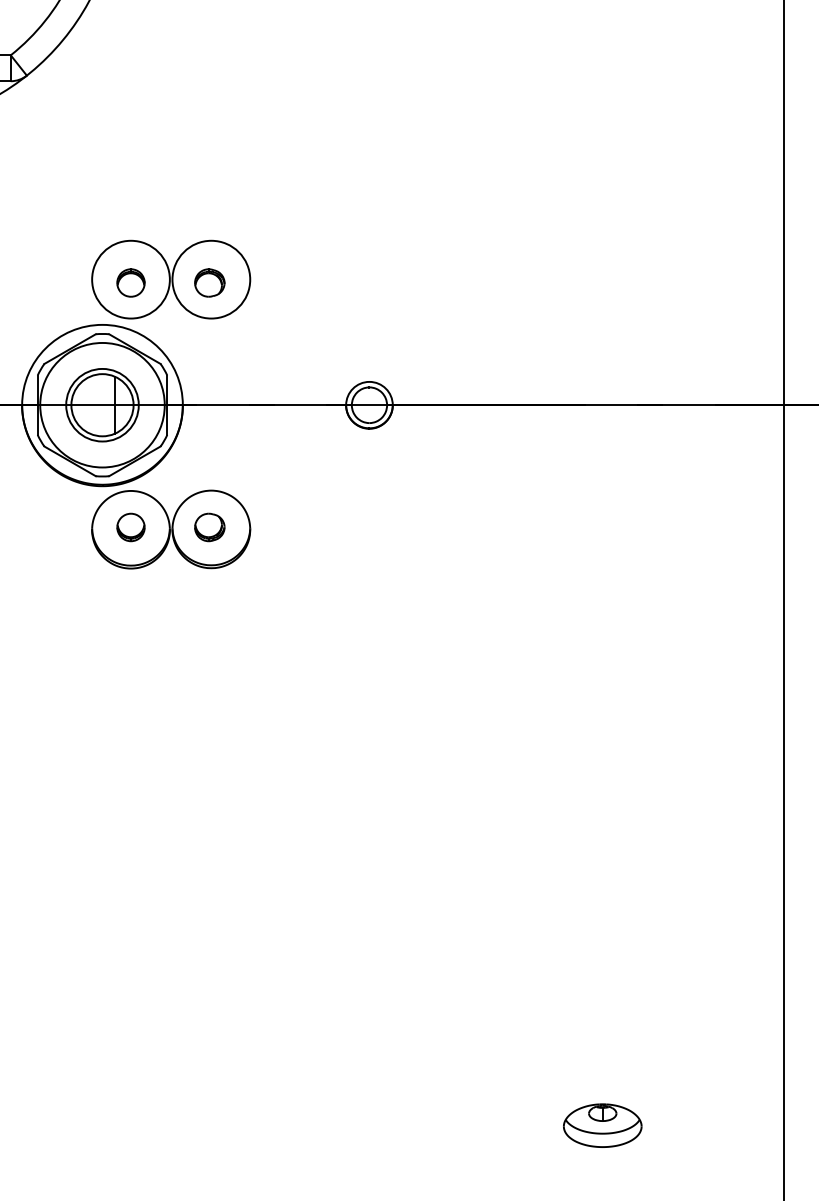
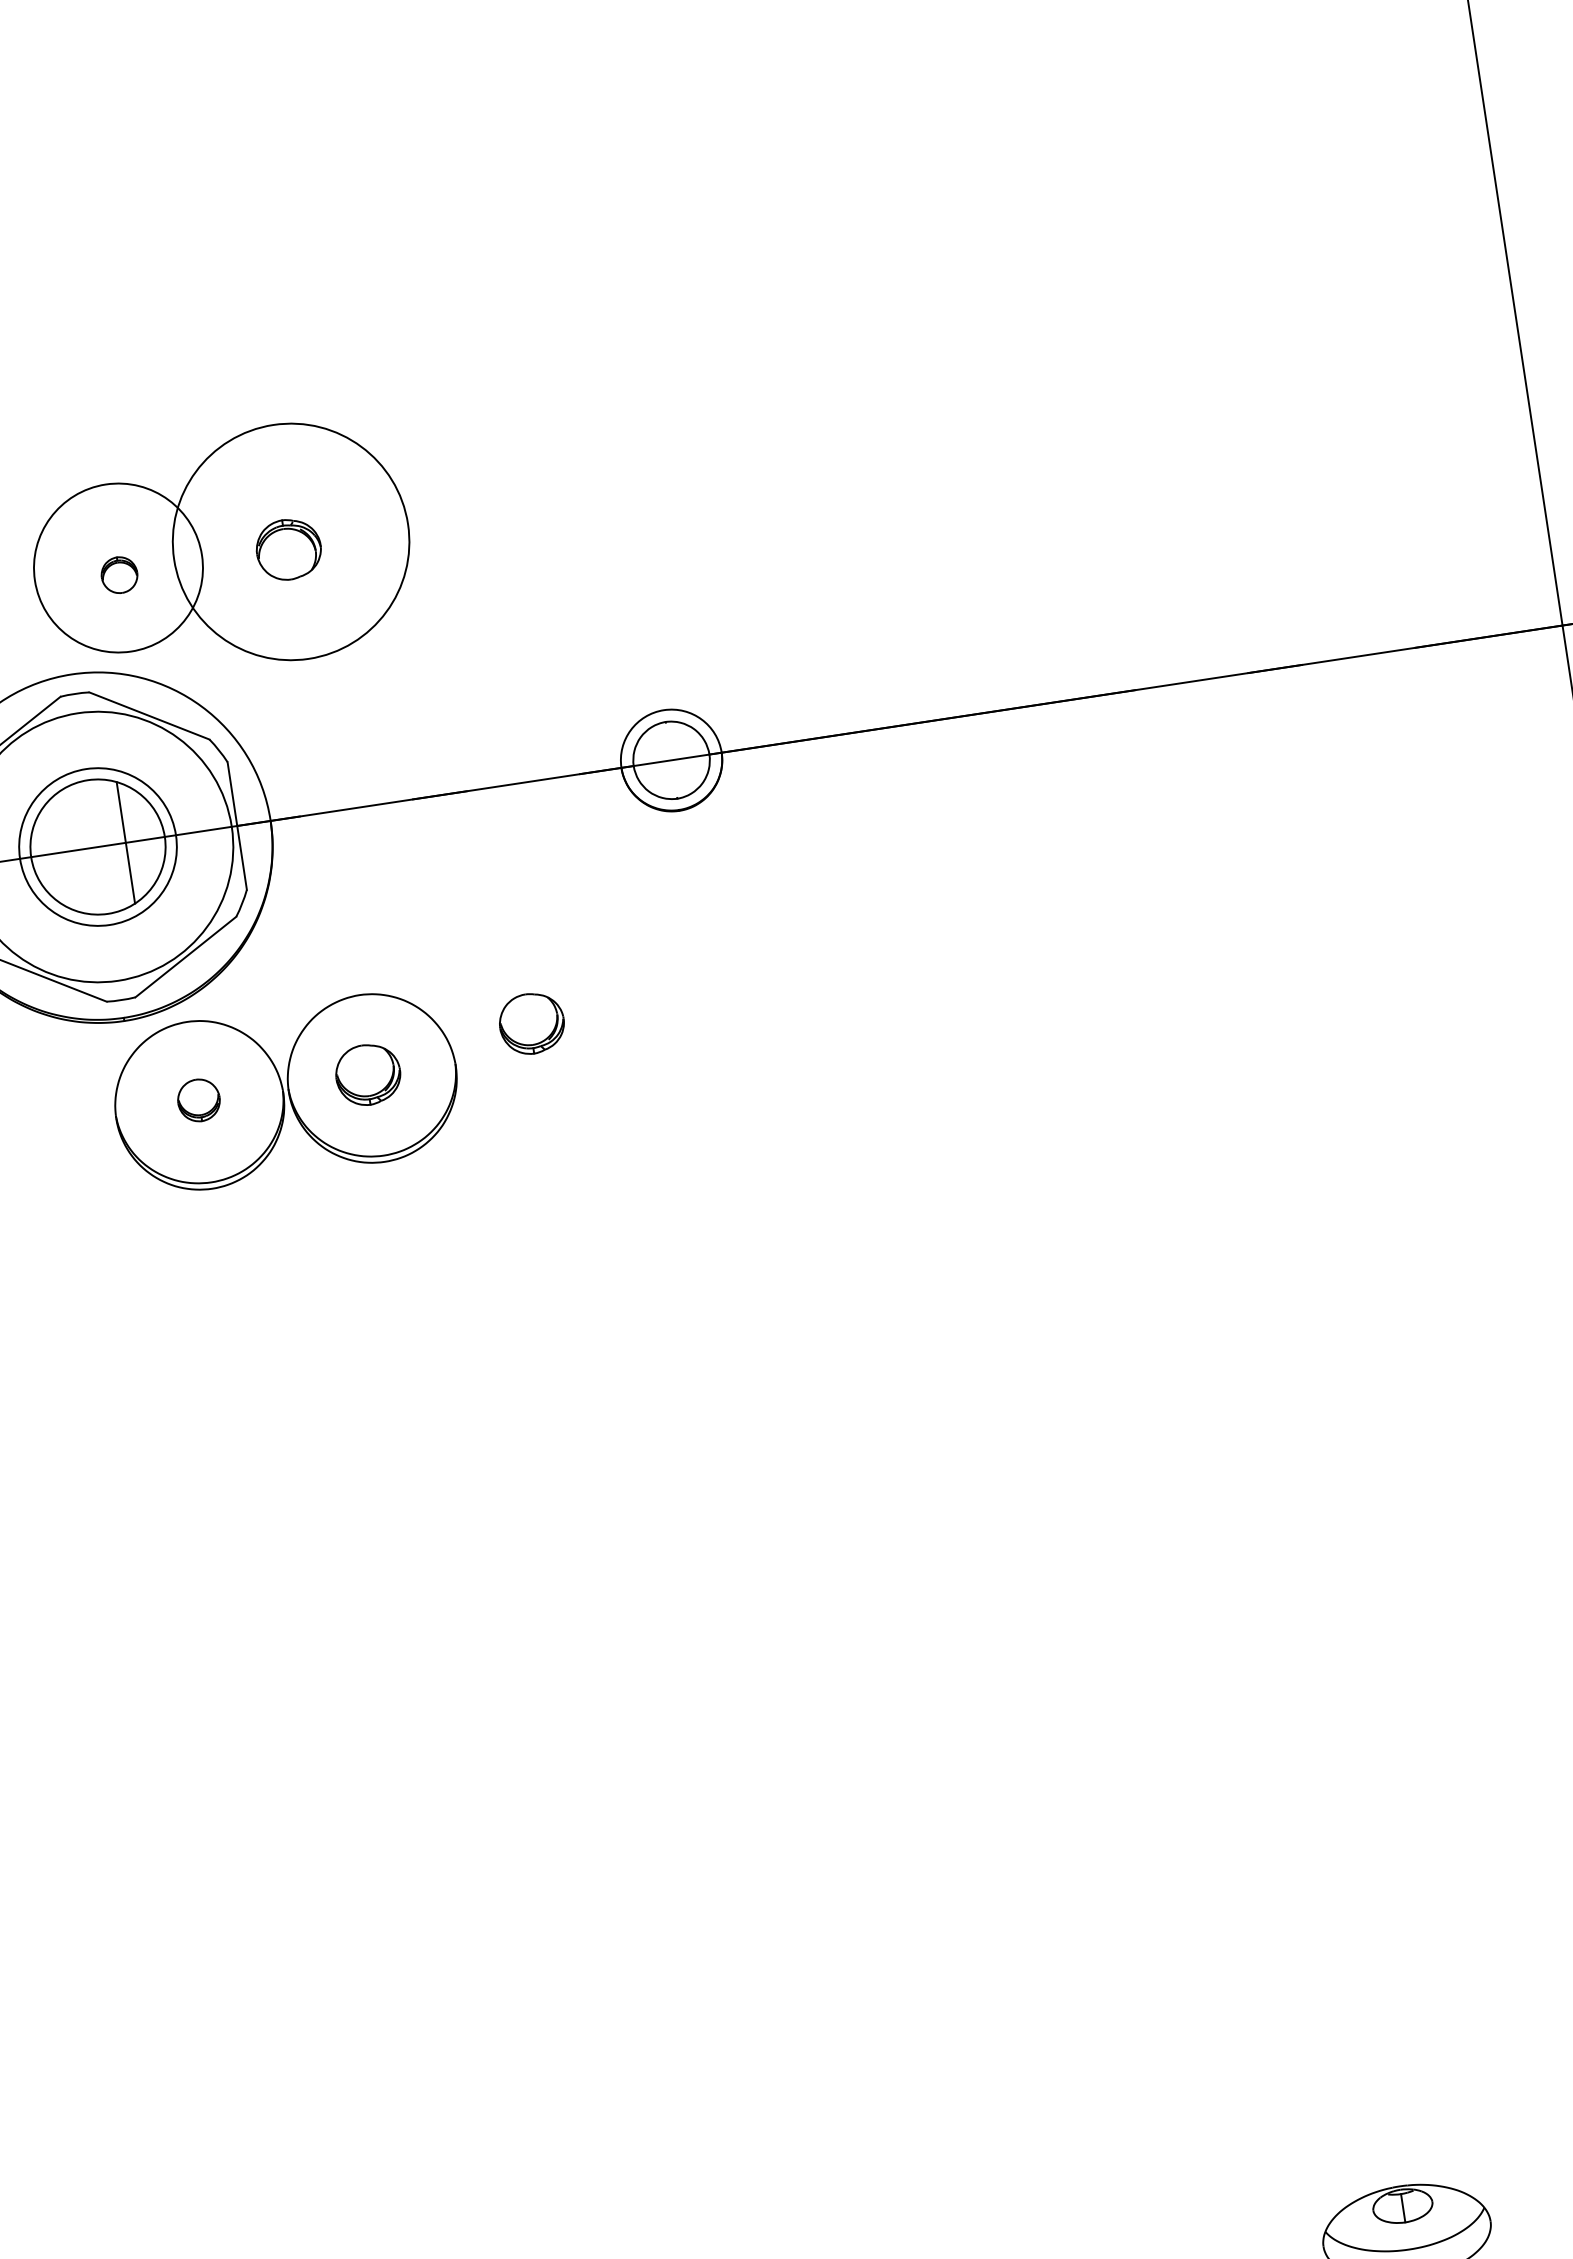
circle: (211, 279) -> (291, 541), size x1.4
part: (130, 282) -> (118, 574), size x0.6
part: (287, 515) -> (531, 1023), added
part: (130, 527) -> (197, 1100), size x0.7

